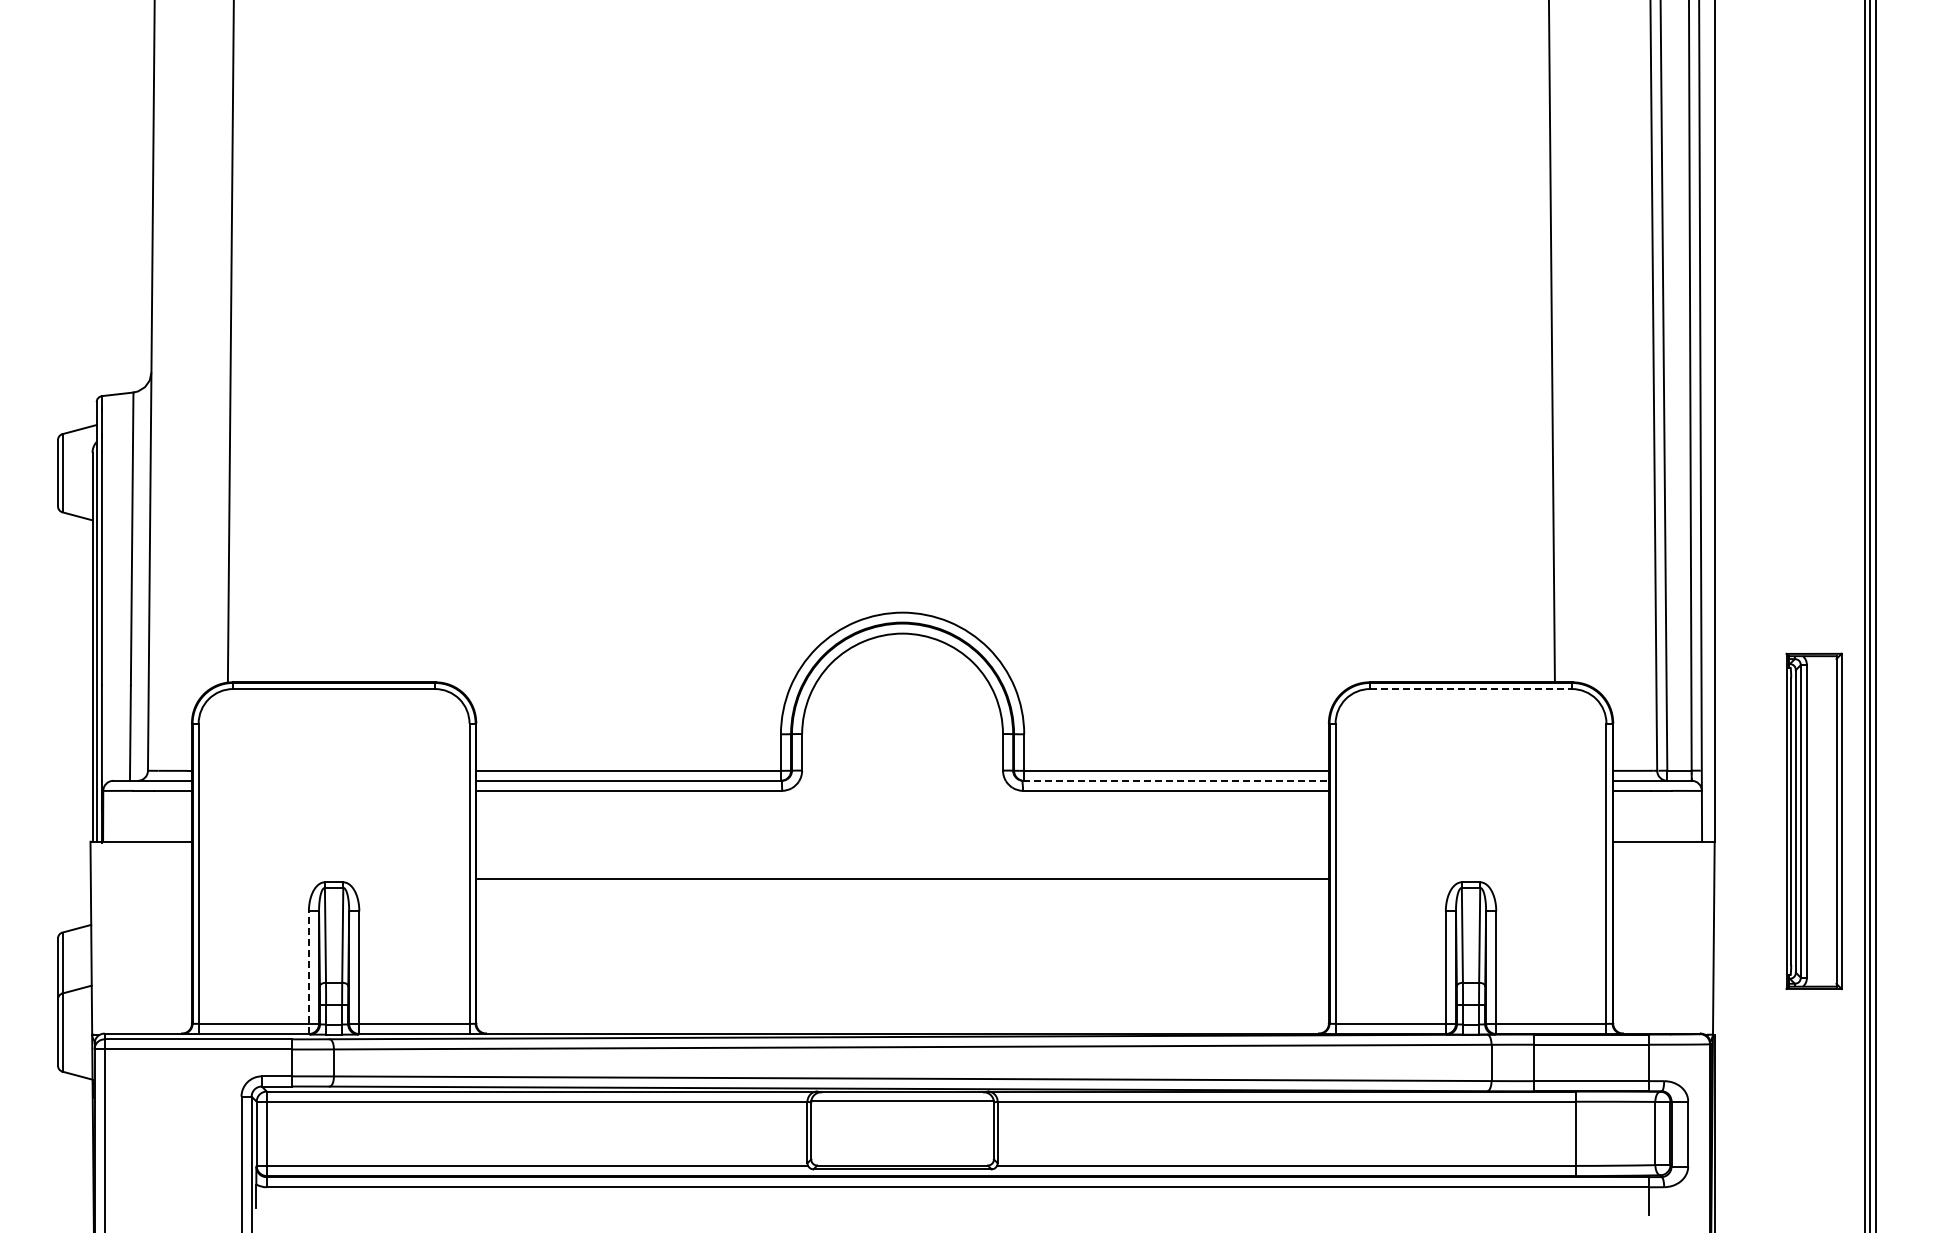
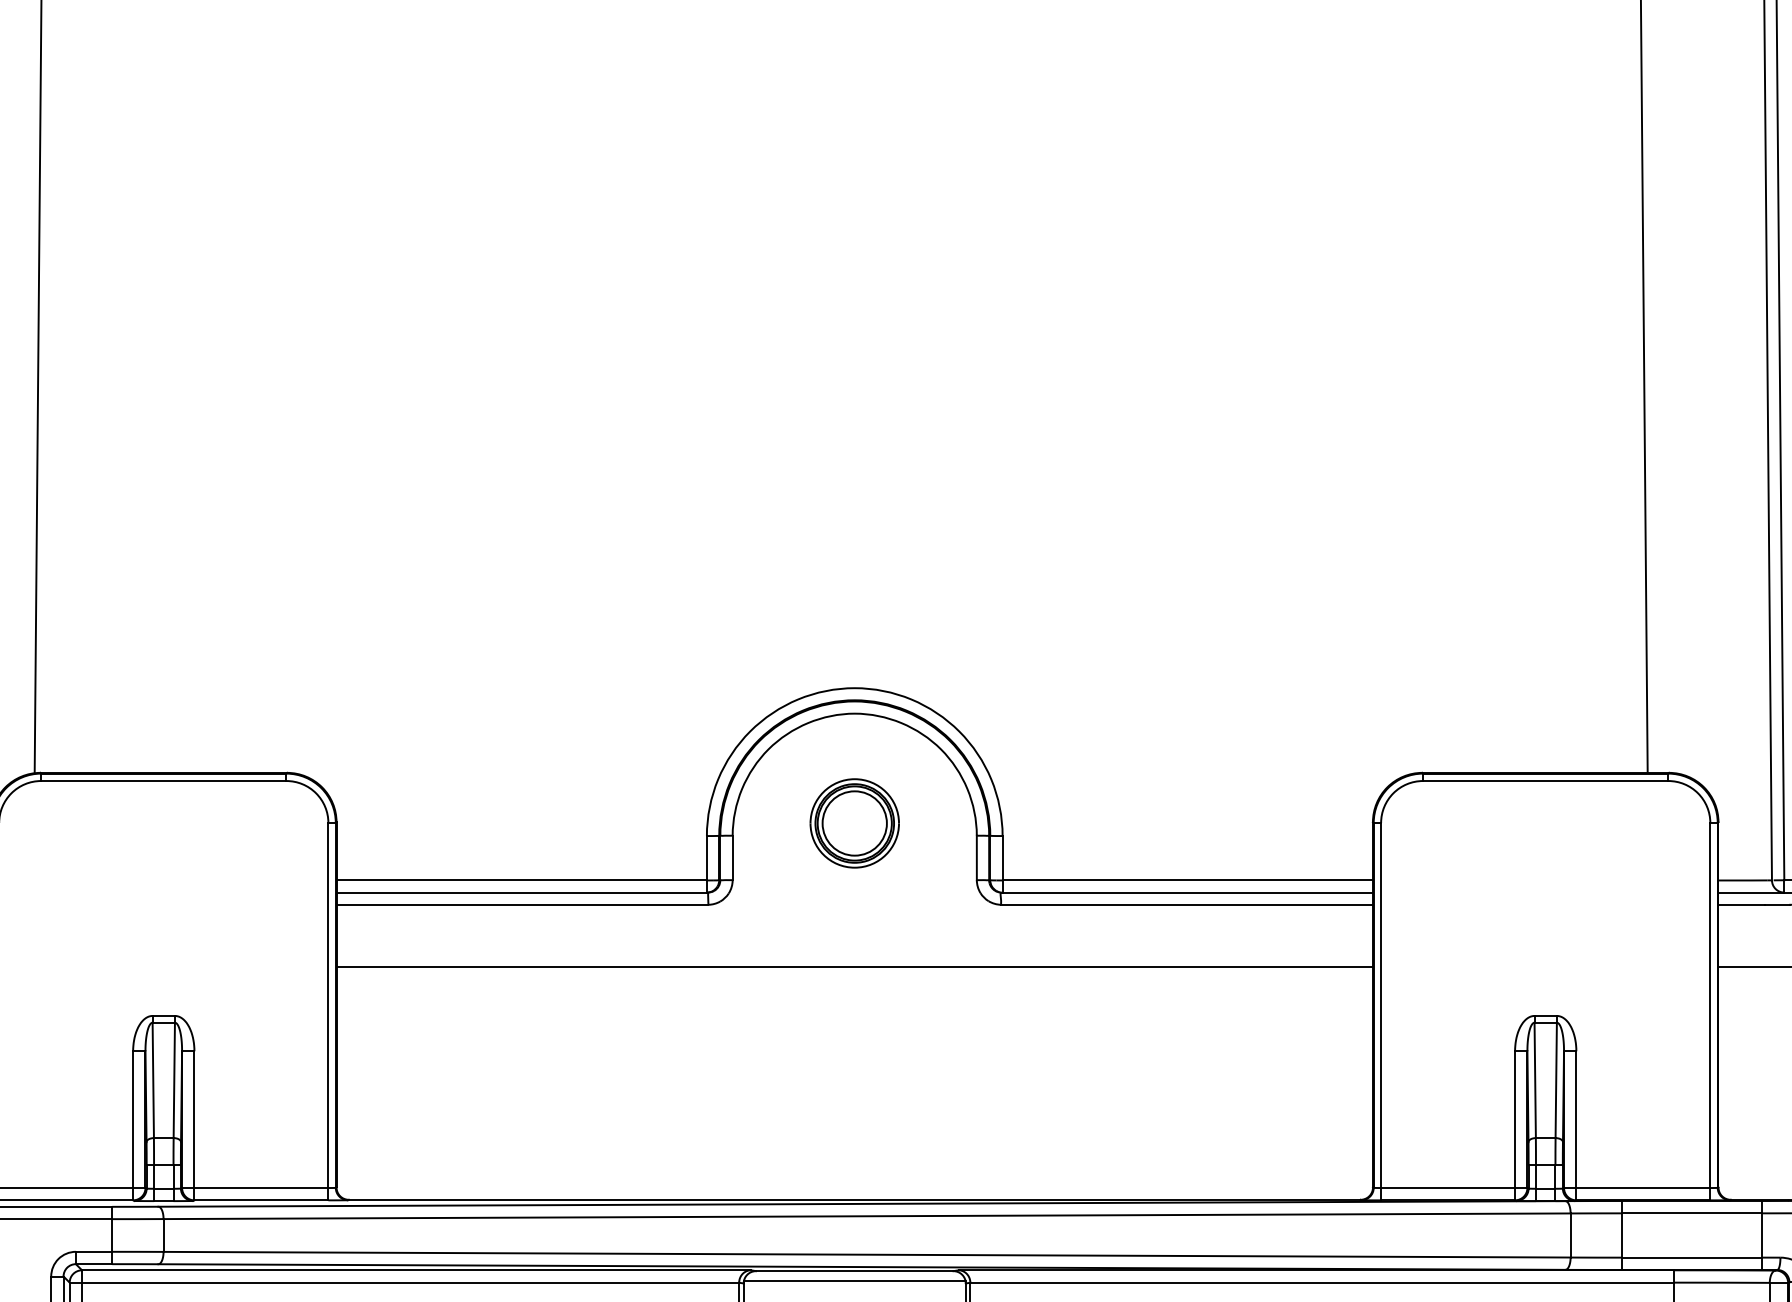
line: (1471, 689) -> (1546, 781), dashed -> solid
part: (902, 723) -> (854, 822), added
line: (1176, 780) -> (1187, 892), dashed -> solid
line: (902, 878) -> (854, 966), moved
line: (308, 972) -> (132, 1125), dashed -> solid

